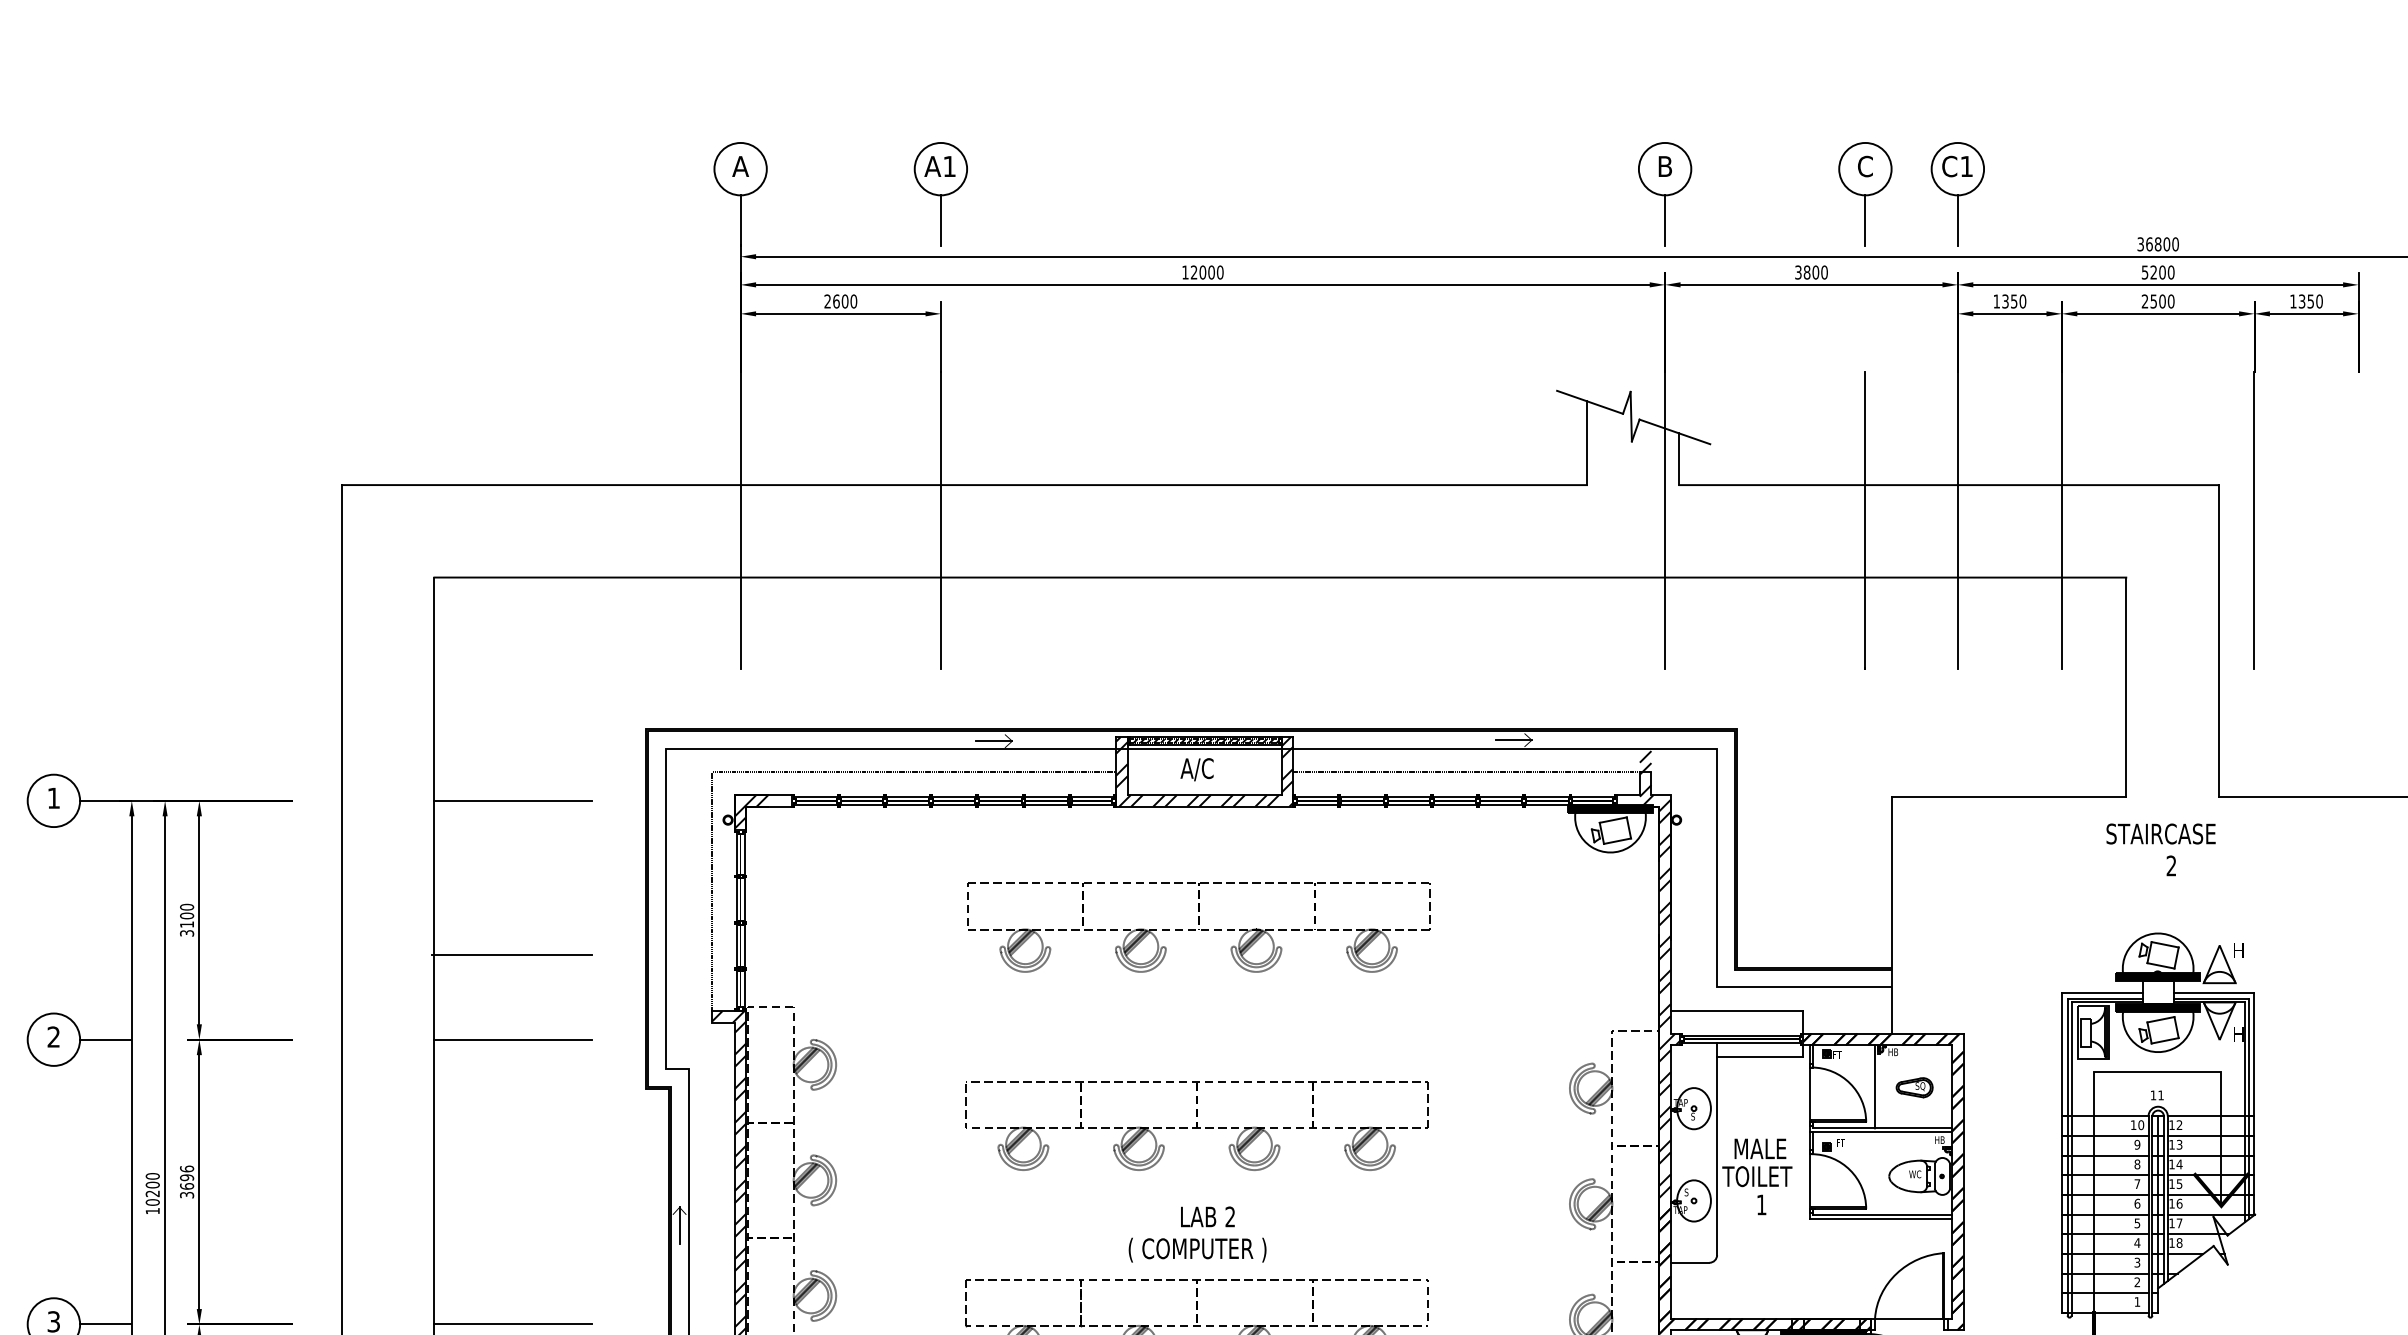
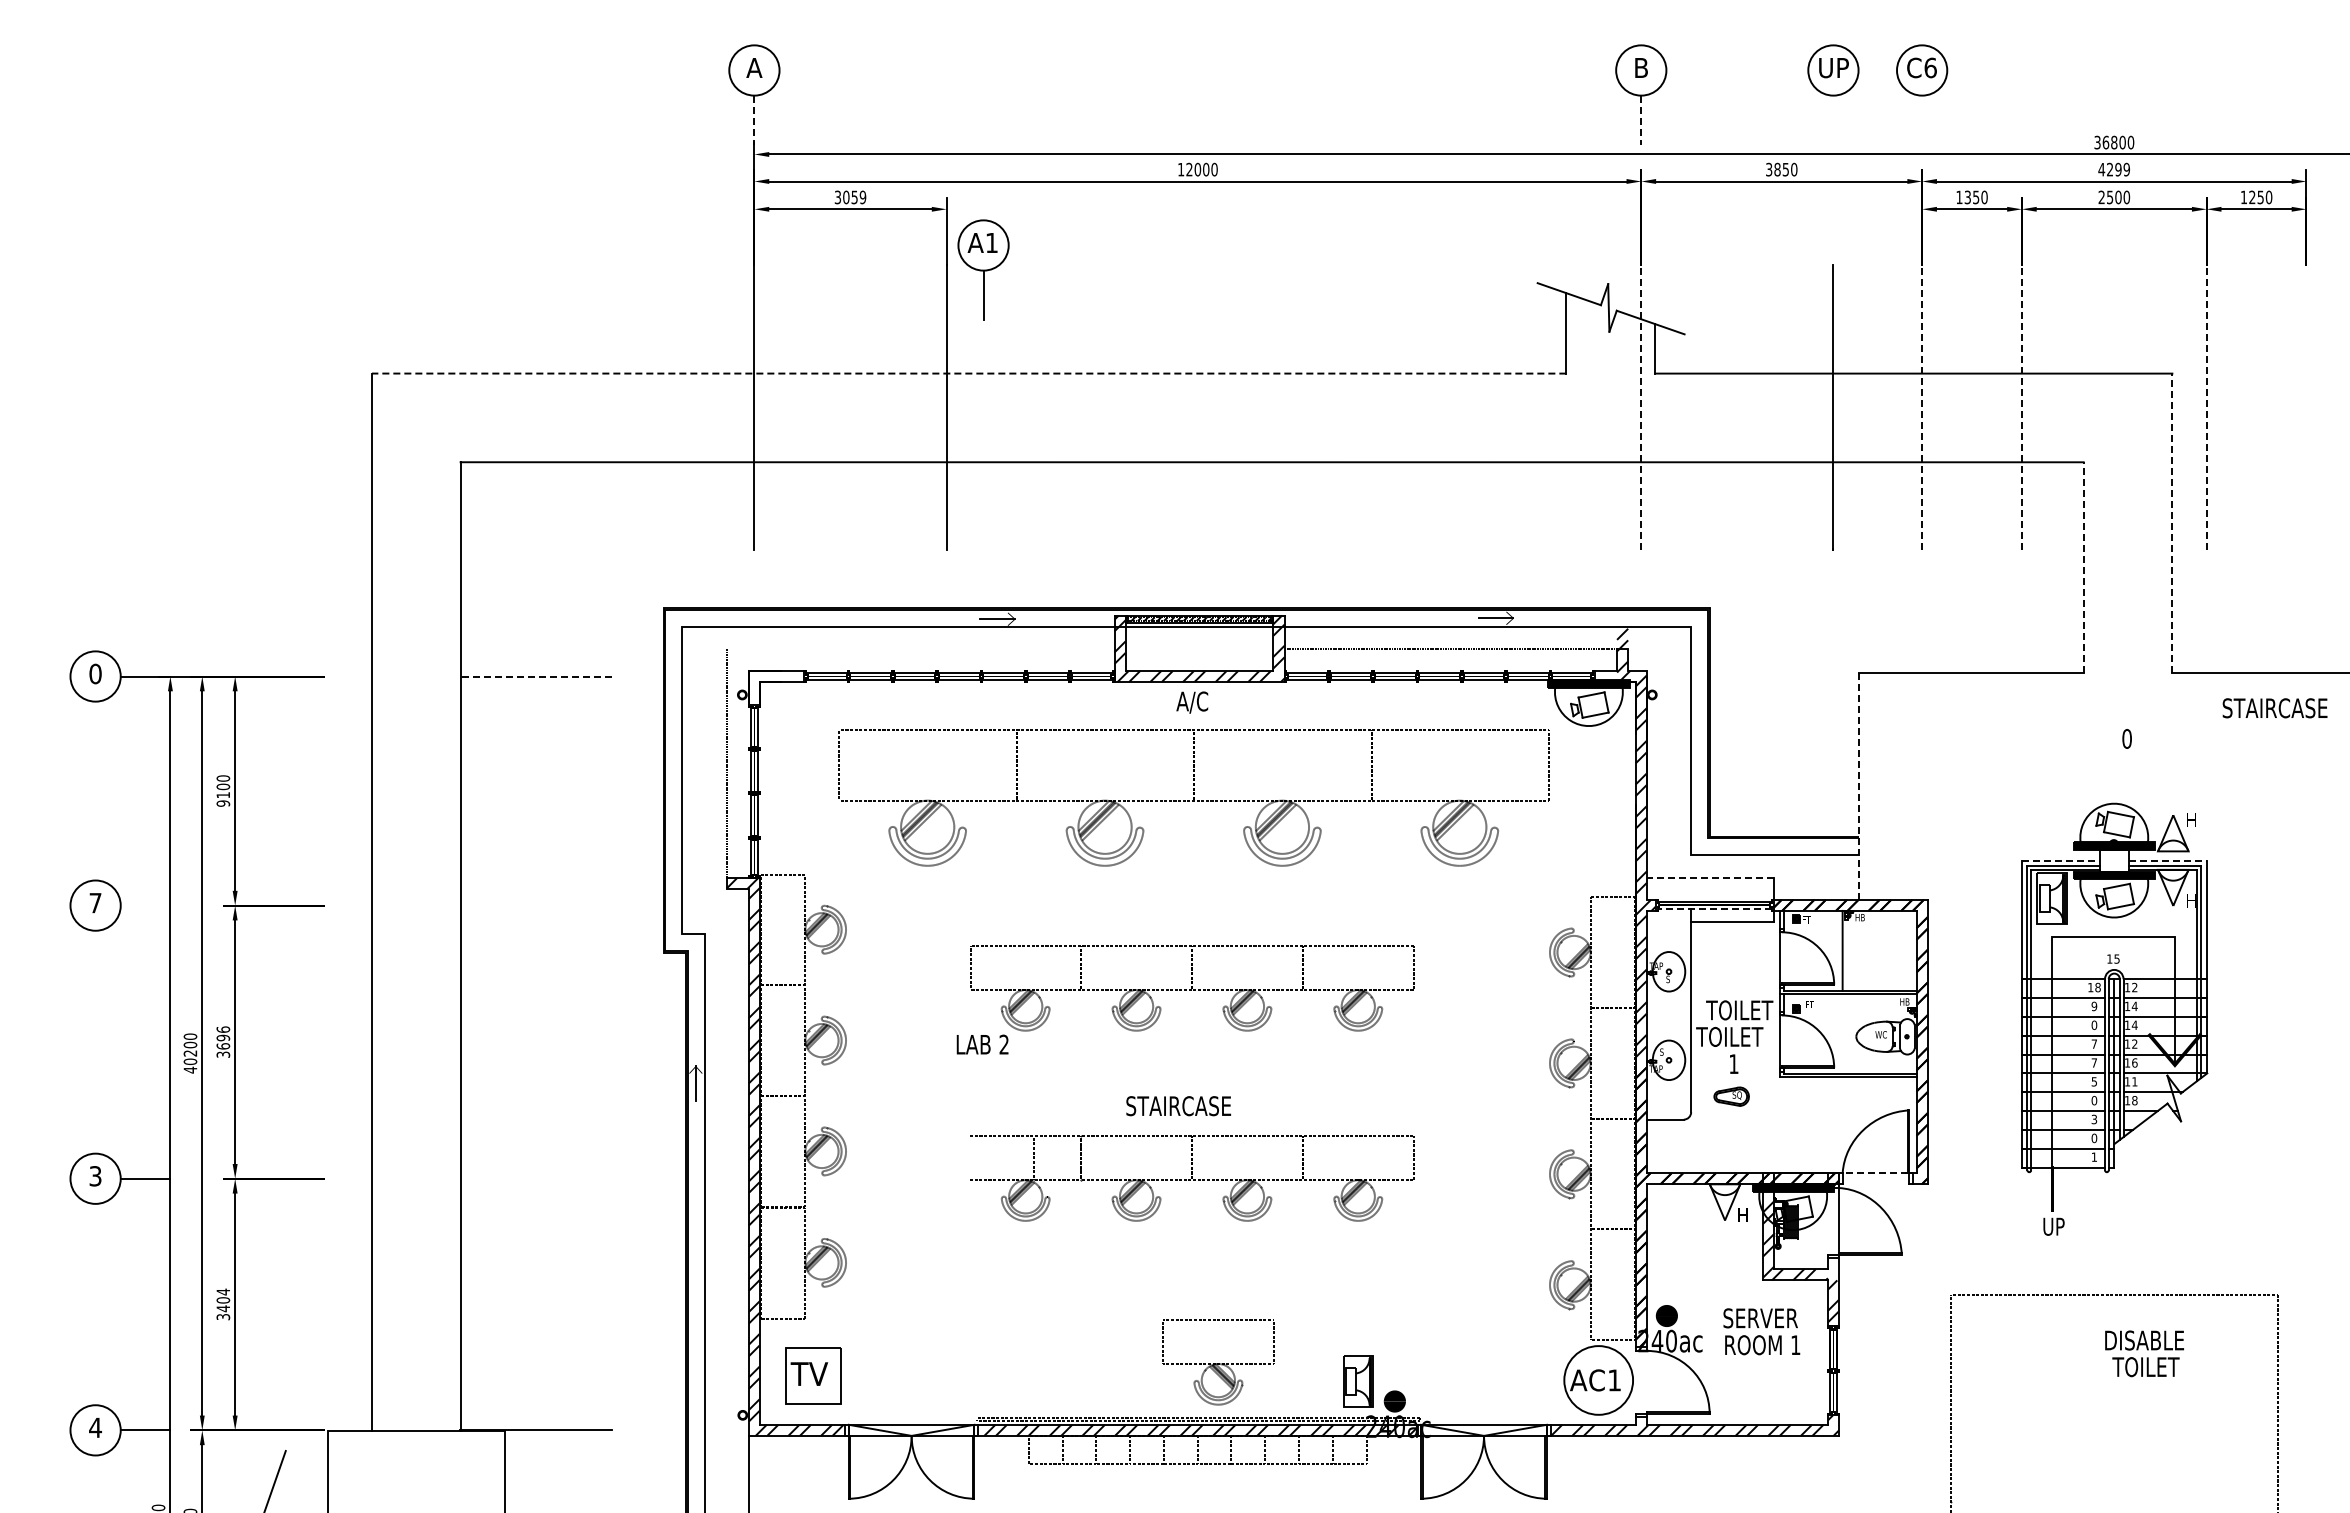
text: (1865, 166) -> (1833, 67), C -> UP
text: (1966, 166) -> (1930, 67), C1 -> C6
part: (940, 194) -> (983, 269), moved
line: (1865, 220) -> (1833, 119), removed
line: (1958, 220) -> (1922, 119), removed
line: (740, 221) -> (754, 120), solid -> dashed
line: (1665, 221) -> (1641, 120), solid -> dashed
text: (1815, 272) -> (1785, 169), 3800 -> 3850
text: (2157, 272) -> (2113, 169), 5200 -> 4299
text: (840, 301) -> (850, 197), 2600 -> 3059
text: (2302, 301) -> (2252, 197), 1350 -> 1250
line: (963, 485) -> (968, 373), solid -> dashed
line: (1665, 519) -> (1641, 406), solid -> dashed
line: (1958, 519) -> (1922, 406), solid -> dashed
line: (2061, 519) -> (2021, 406), solid -> dashed
line: (2254, 519) -> (2206, 406), solid -> dashed
line: (2218, 641) -> (2172, 523), solid -> dashed
line: (2126, 687) -> (2083, 567), solid -> dashed
text: (1197, 769) -> (1192, 702), moved
line: (913, 771) -> (920, 648), removed
text: (53, 797) -> (95, 673), 1 -> 0
line: (512, 800) -> (535, 676), solid -> dashed
hatch: (751, 811) -> (764, 686), removed
text: (2160, 834) -> (2274, 708), moved
text: (2170, 865) -> (2126, 738), 2 -> 0
line: (1891, 914) -> (1858, 785), solid -> dashed
part: (1198, 928) -> (1193, 798), size x1.6
text: (186, 933) -> (222, 803), 3100 -> 9100
line: (511, 955) -> (534, 824), removed
line: (2102, 992) -> (2060, 860), solid -> dashed
line: (2213, 992) -> (2167, 860), solid -> dashed
line: (1737, 1010) -> (1710, 877), solid -> dashed
text: (53, 1036) -> (95, 902), 2 -> 7
line: (104, 1039) -> (144, 905), removed
line: (512, 1039) -> (535, 905), removed
line: (1741, 1043) -> (1714, 909), solid -> dashed
part: (1914, 1087) -> (1731, 1096), moved
text: (2160, 1094) -> (2116, 958), 11 -> 15
text: (2140, 1125) -> (2097, 987), 10 -> 18
text: (2179, 1144) -> (2134, 1006), 13 -> 14
text: (1767, 1149) -> (1739, 1010), MALE -> TOILET
text: (2137, 1163) -> (2094, 1024), 8 -> 0
text: (2179, 1183) -> (2134, 1043), 15 -> 12
text: (2137, 1203) -> (2094, 1062), 6 -> 7
text: (152, 1210) -> (190, 1069), 10200 -> 40200
text: (1207, 1216) -> (982, 1044), moved
text: (2179, 1223) -> (2134, 1081), 17 -> 11
text: (2137, 1242) -> (2094, 1100), 4 -> 0
text: (1197, 1250) -> (1192, 1107), ( COMPUTER ) -> STAIRCASE
text: (2137, 1282) -> (2094, 1138), 2 -> 0
line: (965, 1302) -> (1034, 1157), moved
line: (1909, 1318) -> (1875, 1173), solid -> dashed
line: (512, 1324) -> (535, 1178), removed

